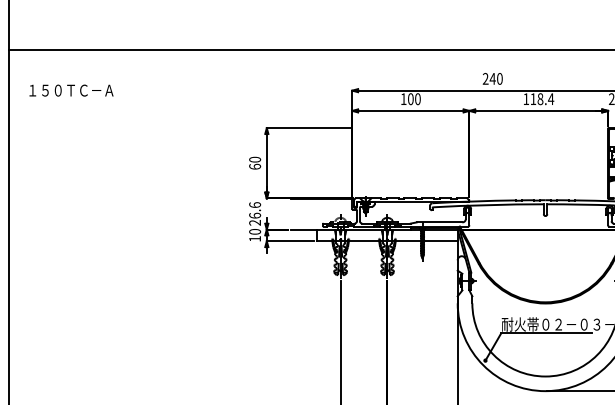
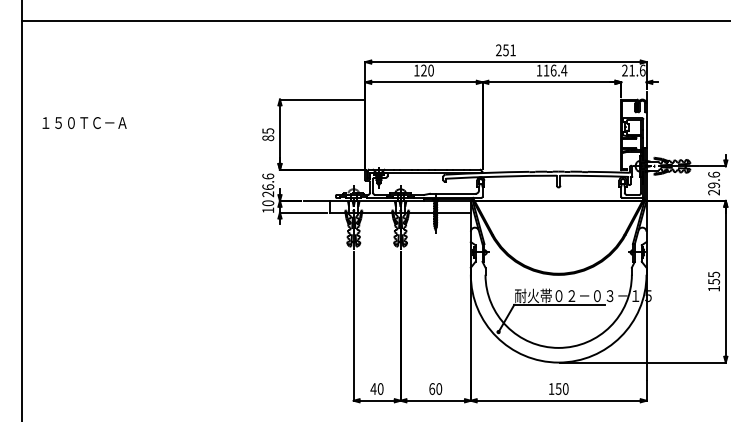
text: (495, 79) -> (508, 50), 240 -> 251
text: (71, 90) -> (84, 122), moved
text: (410, 99) -> (423, 70), 100 -> 120
text: (540, 99) -> (553, 70), 118.4 -> 116.4
text: (255, 163) -> (268, 134), 60 -> 85

